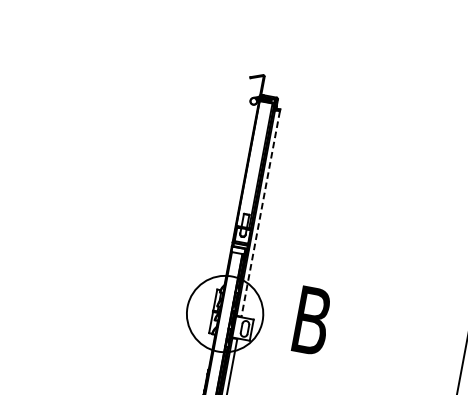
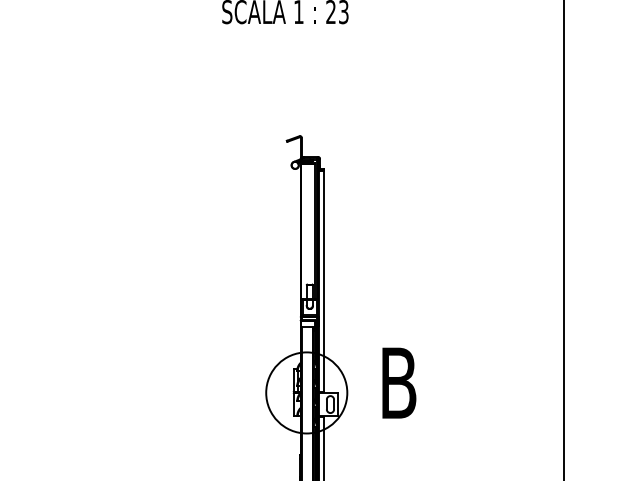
line: (260, 213) -> (324, 281), dashed -> solid

